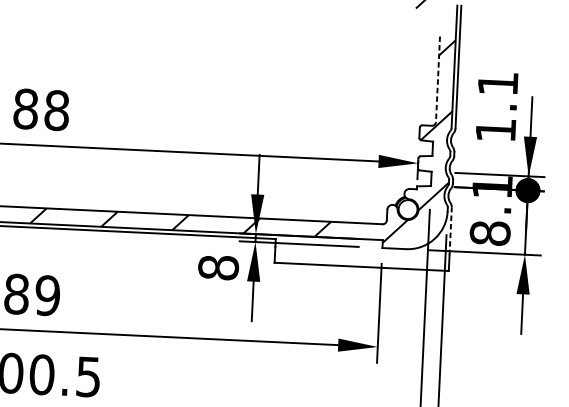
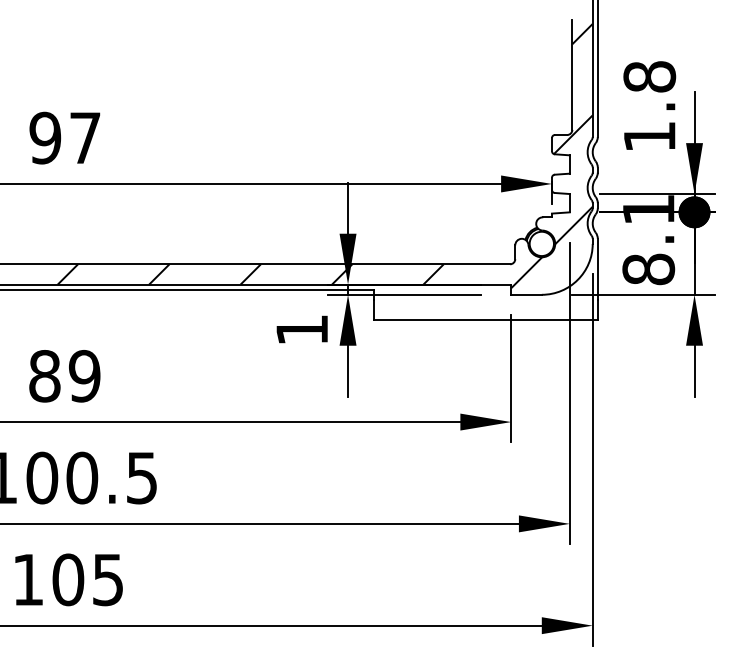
line: (438, 78) -> (572, 74), dashed -> solid
text: (497, 83) -> (649, 76), 1.1 -> 1.8
text: (41, 109) -> (65, 137), 88 -> 97
line: (450, 231) -> (597, 269), dashed -> solid
text: (218, 267) -> (301, 329), 8 -> 1

